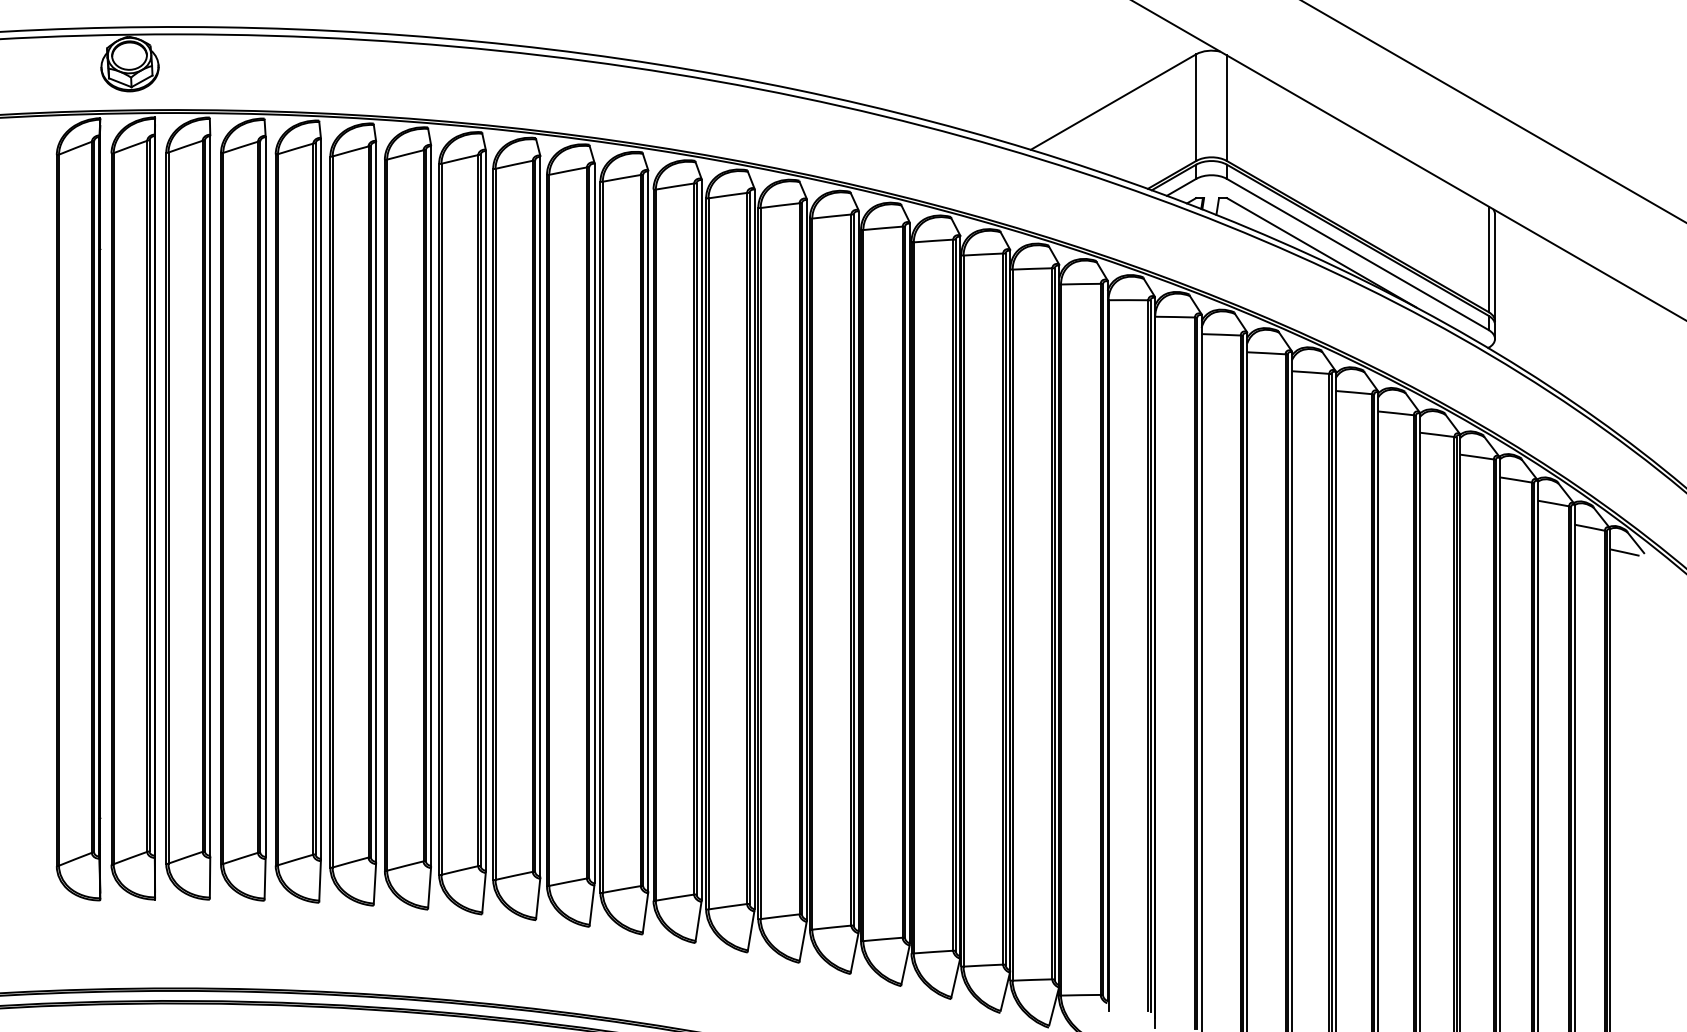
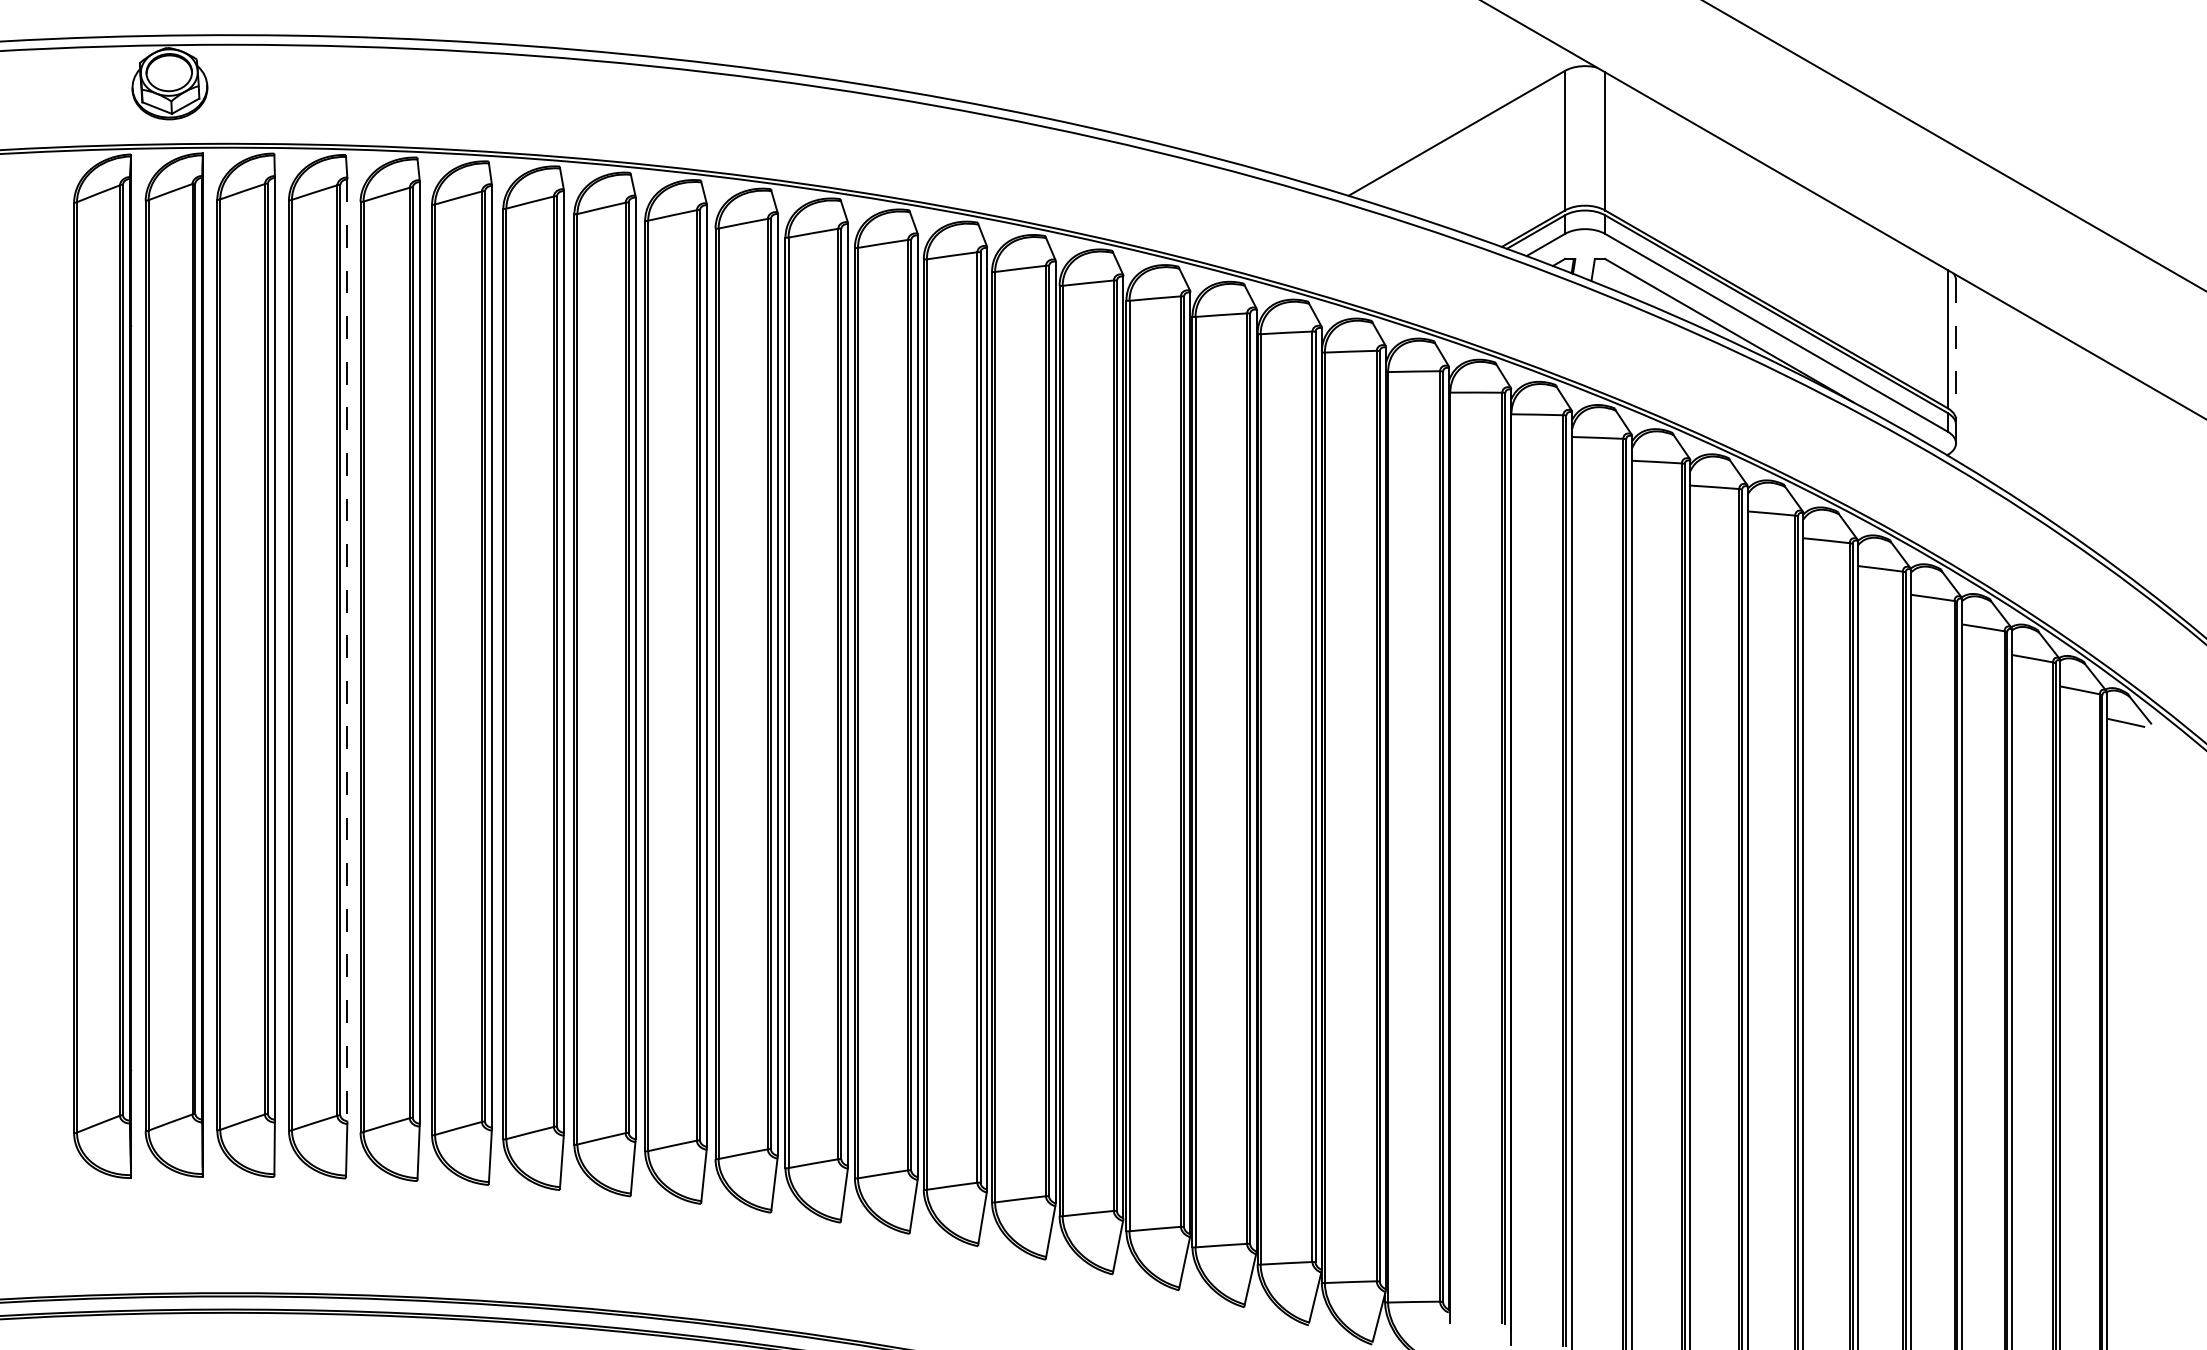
line: (1495, 268) -> (1956, 351), solid -> dashed
line: (265, 497) -> (347, 650), solid -> dashed

